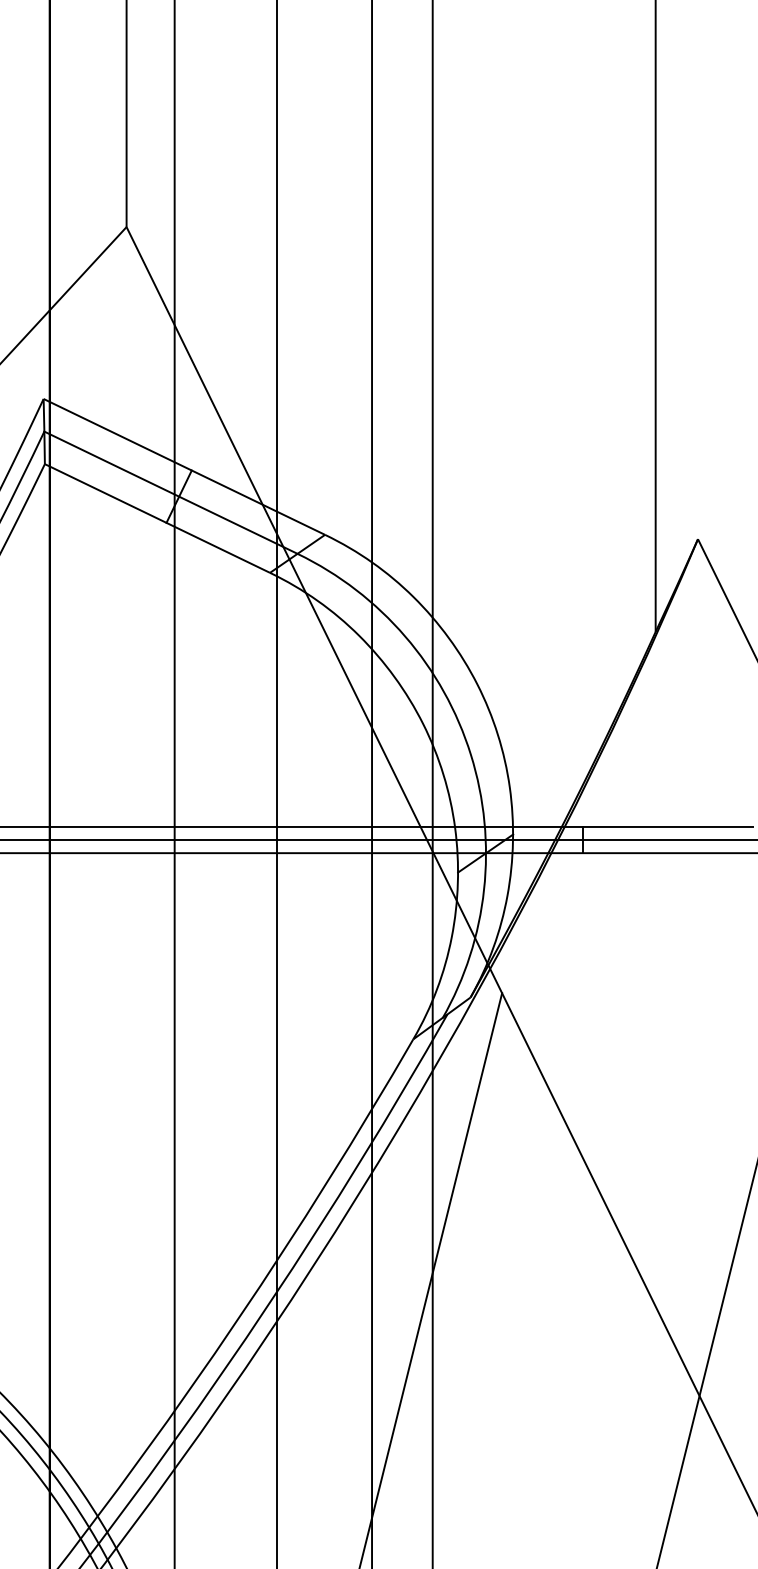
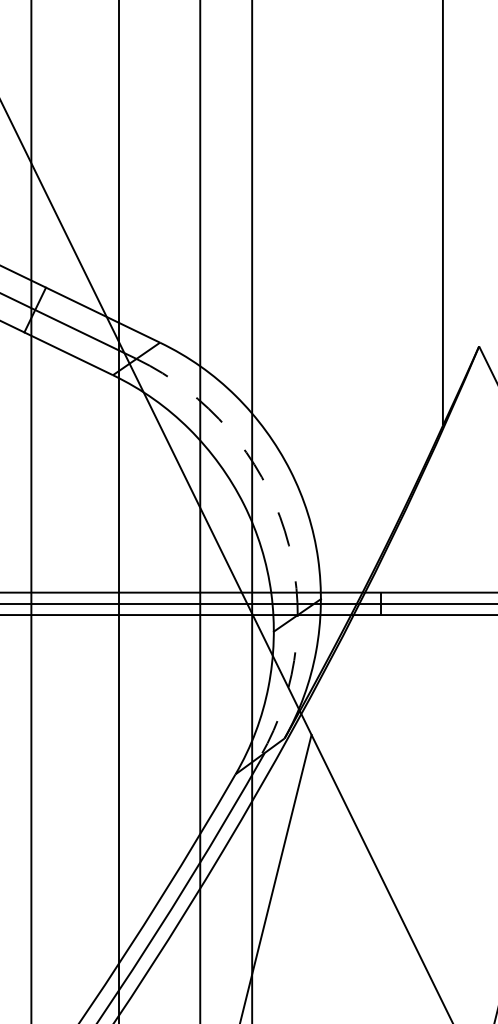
arc: (470, 754) -> (284, 530), solid -> dashed

